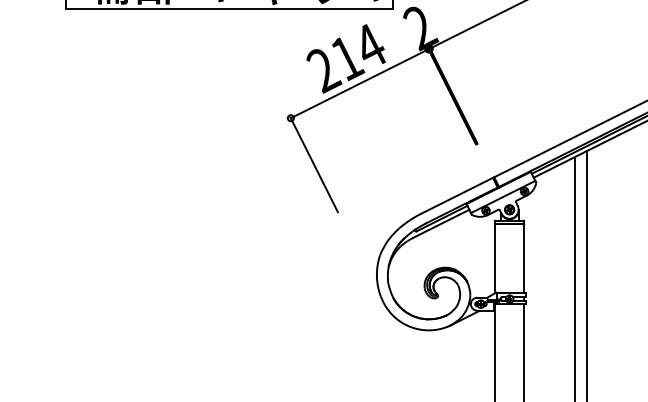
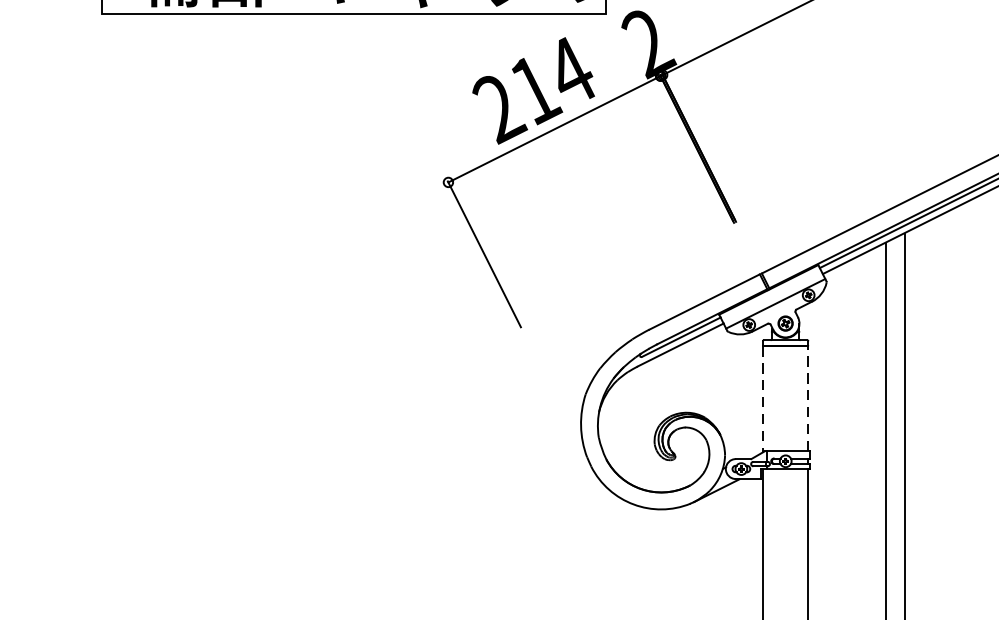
line: (524, 257) -> (808, 397), solid -> dashed
line: (495, 258) -> (763, 398), solid -> dashed

